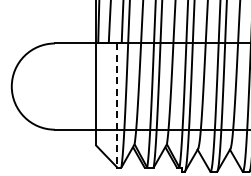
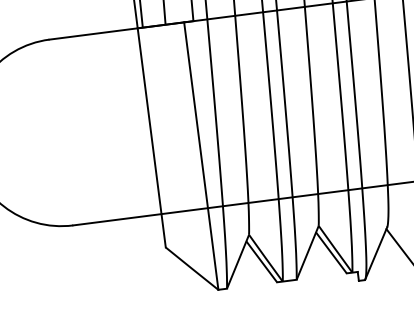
line: (117, 106) -> (201, 158), dashed -> solid

